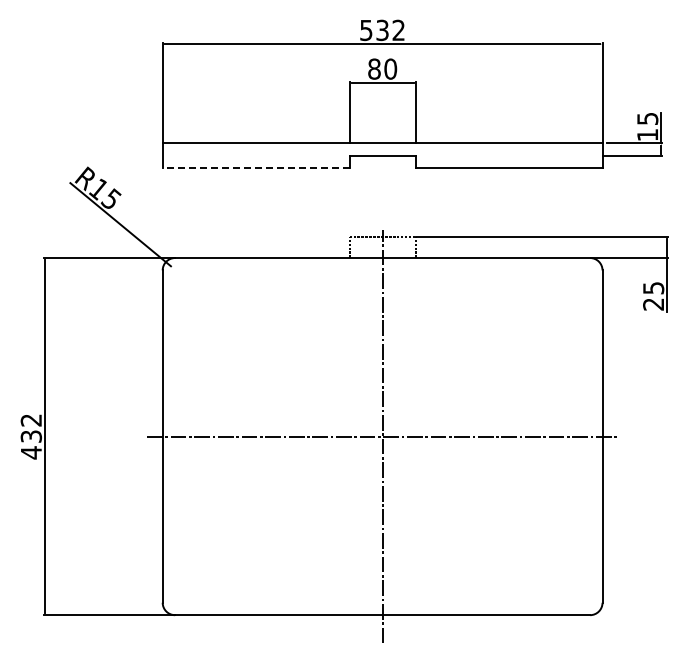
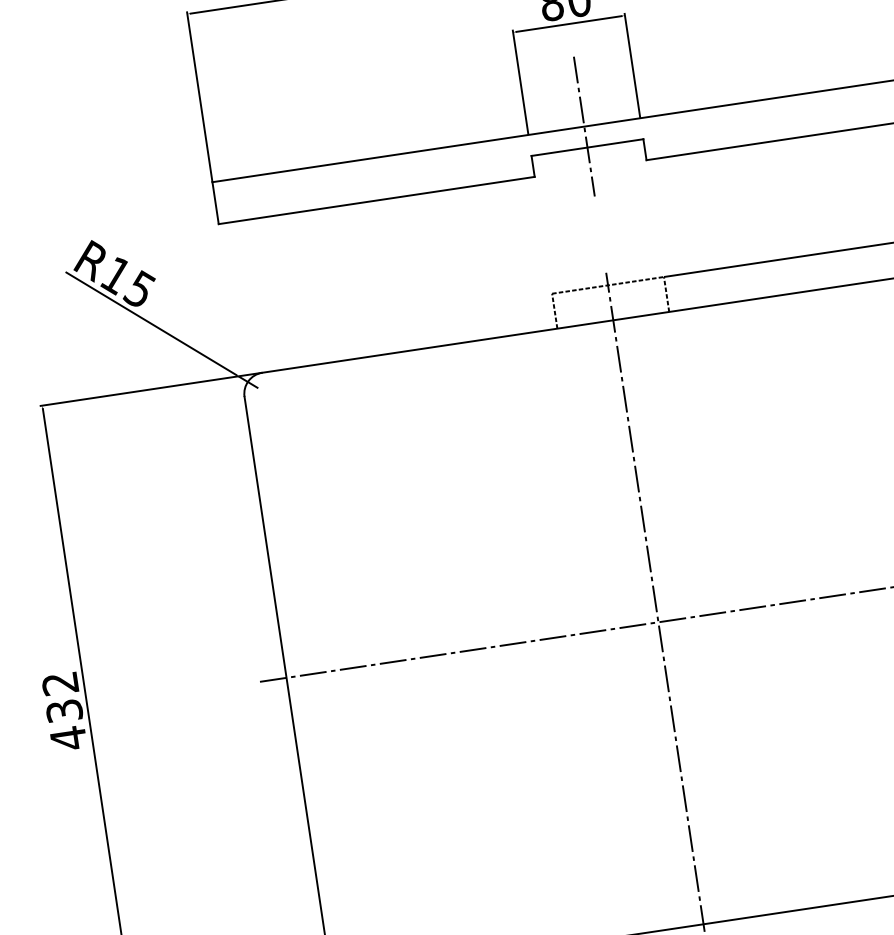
line: (382, 143) -> (584, 126), added
line: (255, 168) -> (375, 201), dashed -> solid

